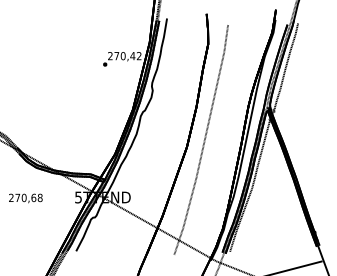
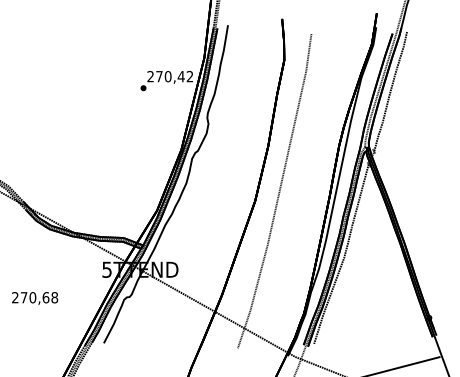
text: (25, 198) -> (34, 298), moved

